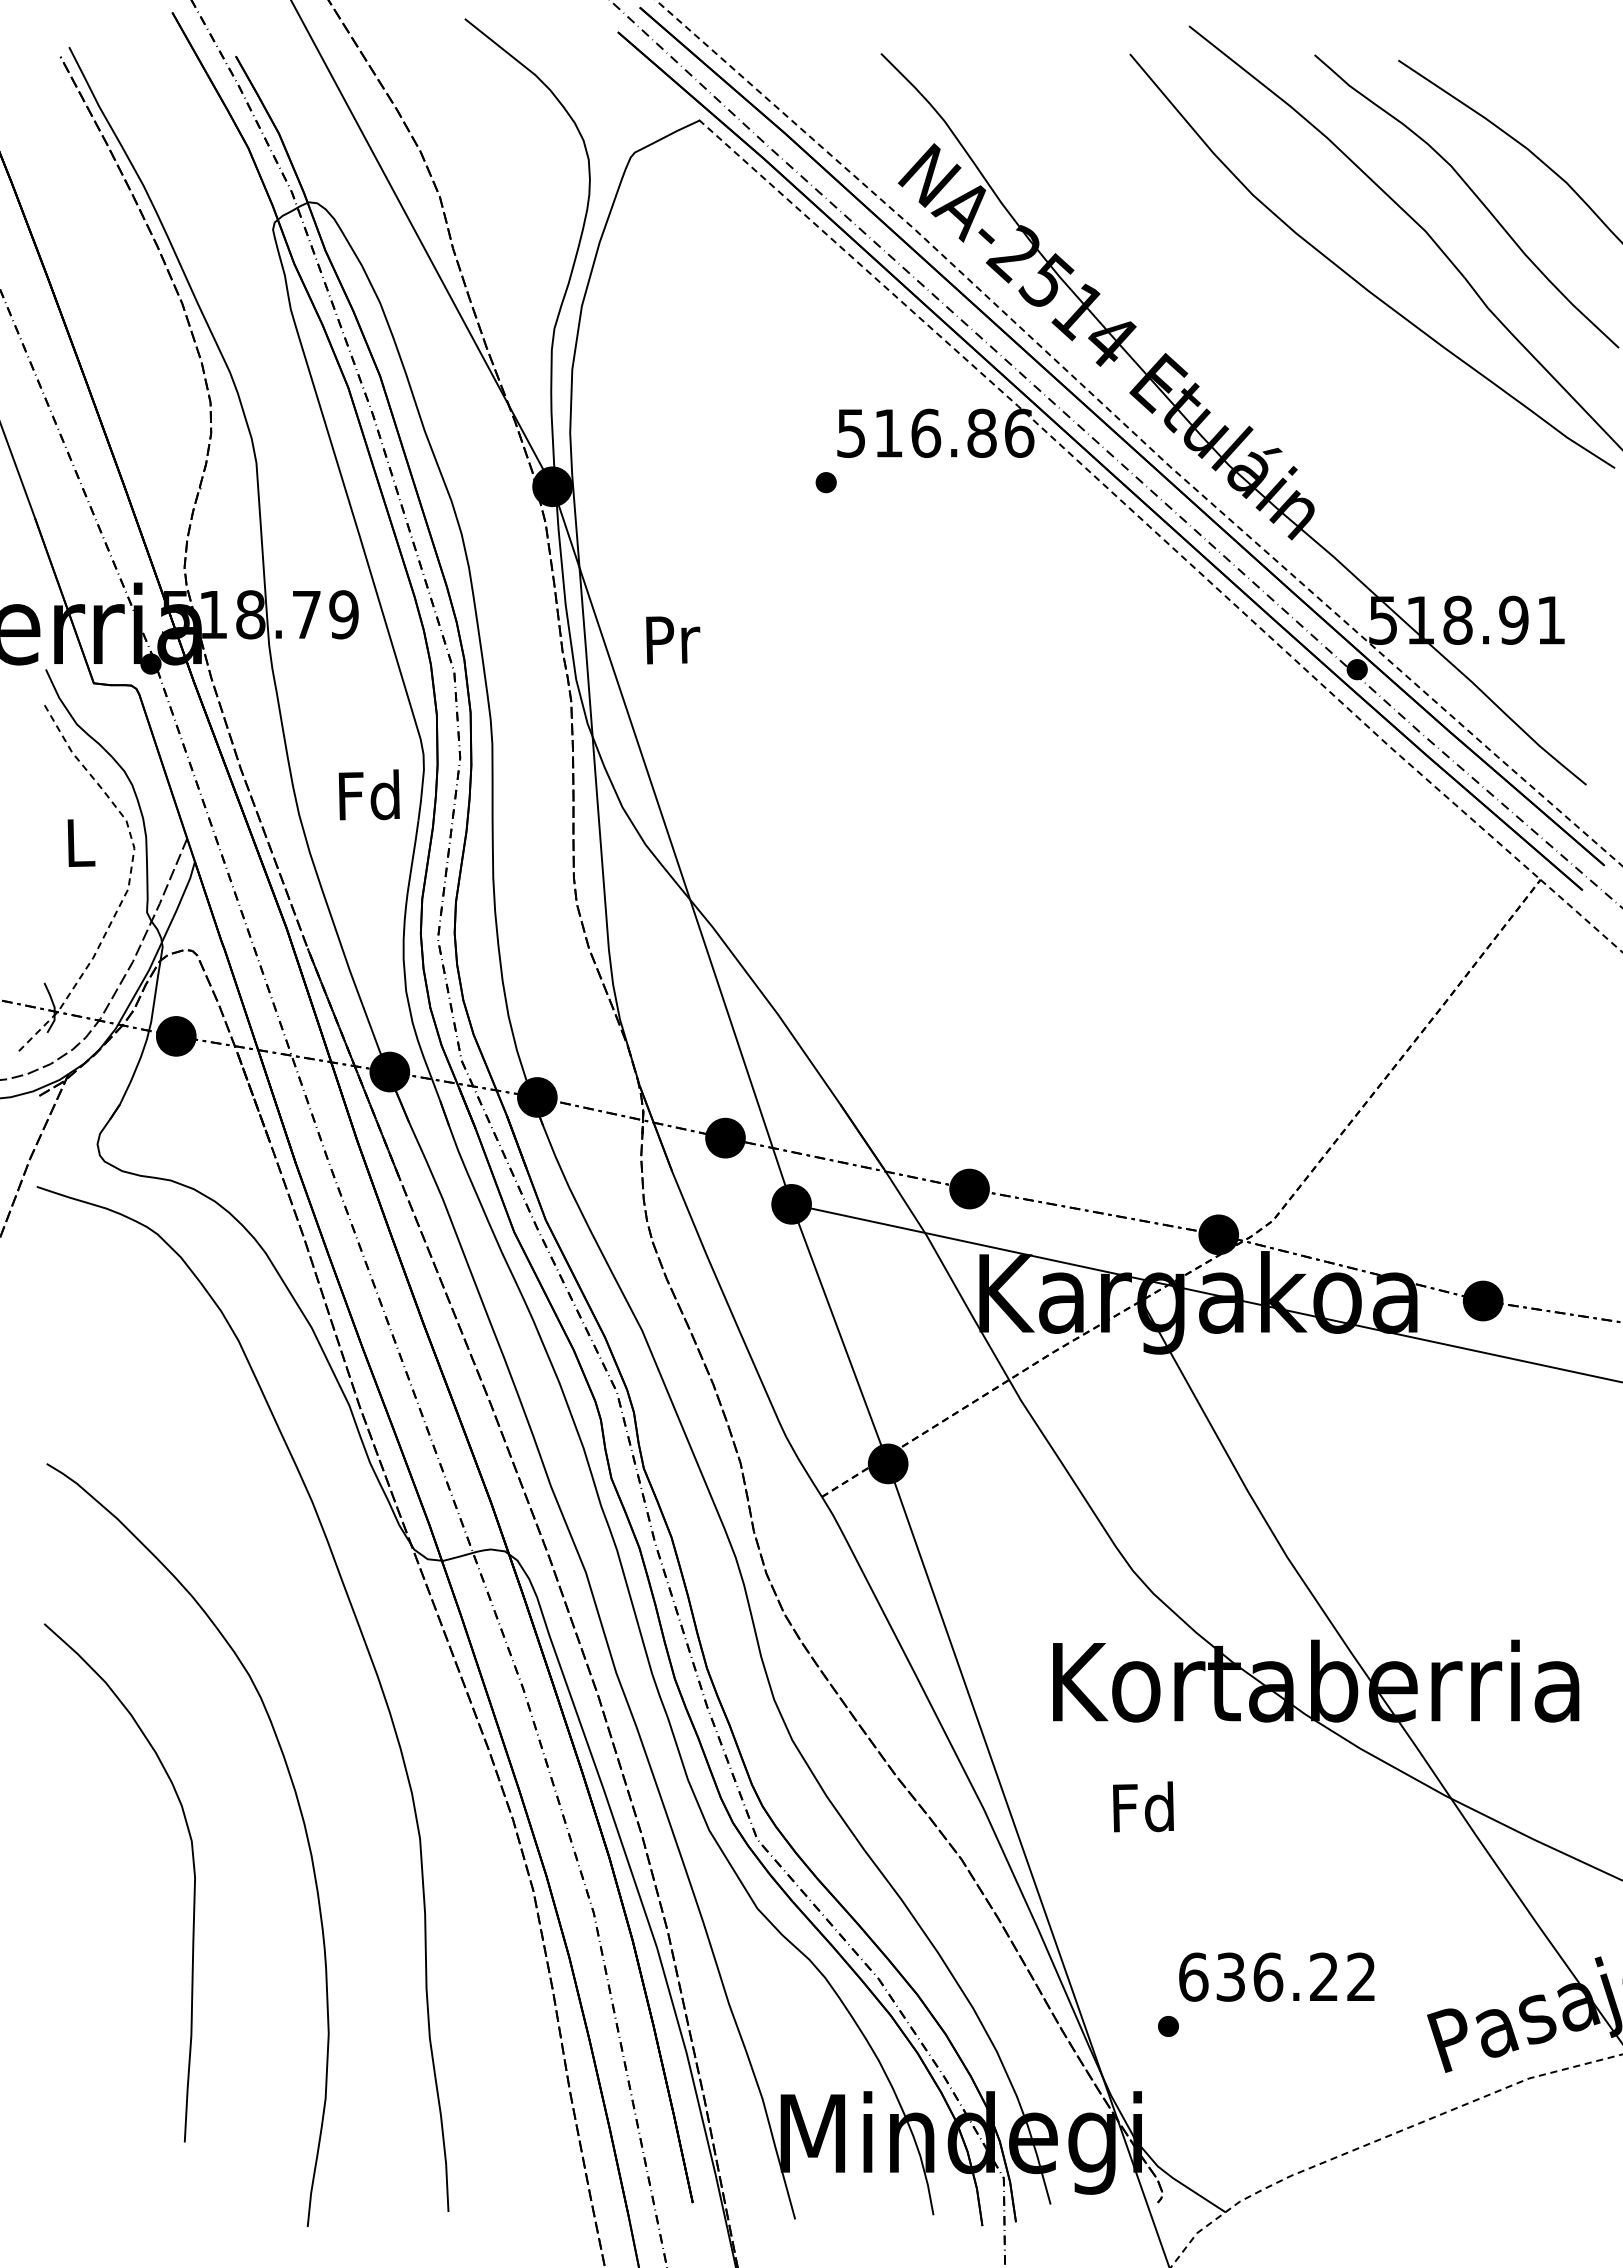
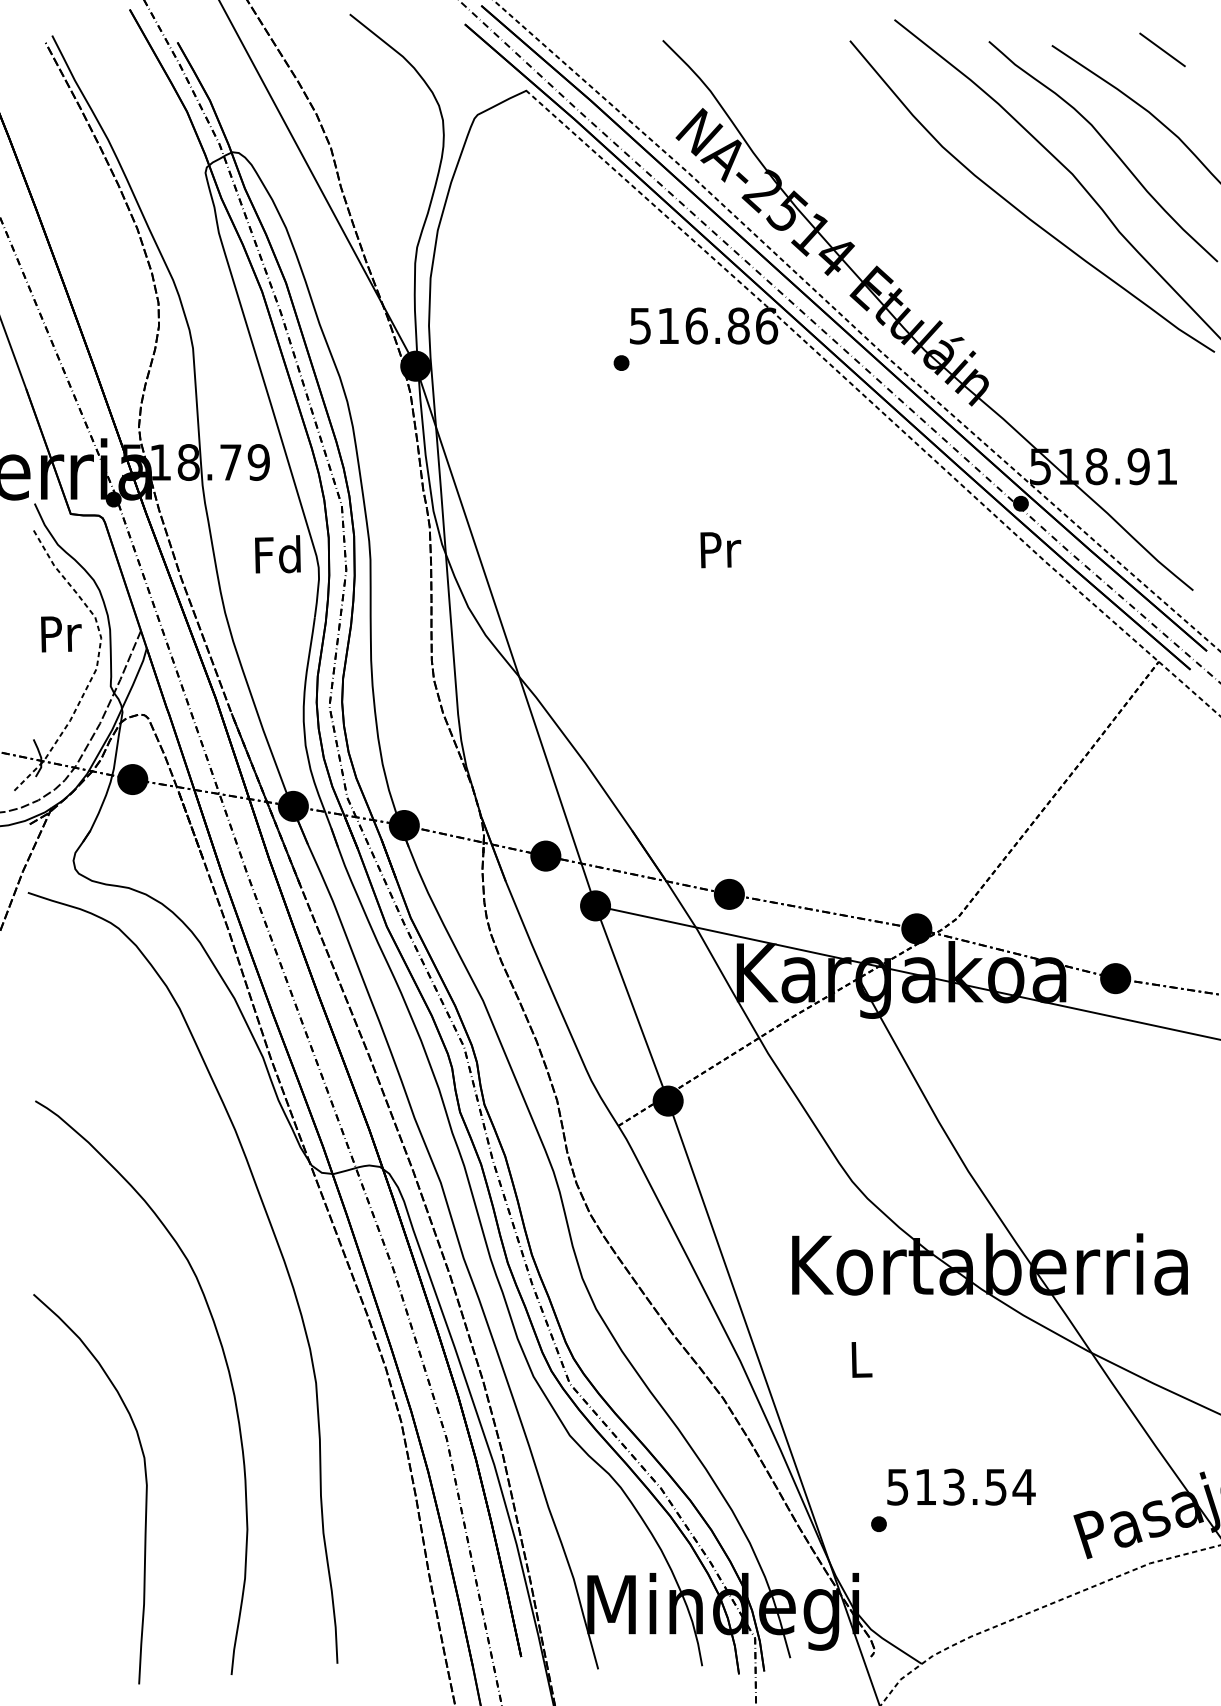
line: (1545, 65) -> (1162, 49), added
text: (673, 640) -> (721, 550), moved
text: (368, 794) -> (277, 554), moved
text: (81, 843) -> (61, 634), L -> Pr
text: (1143, 1806) -> (860, 1358), Fd -> L
curve: (193, 1887) -> (145, 1492), moved
text: (1277, 1976) -> (960, 1486), 636.22 -> 513.54

